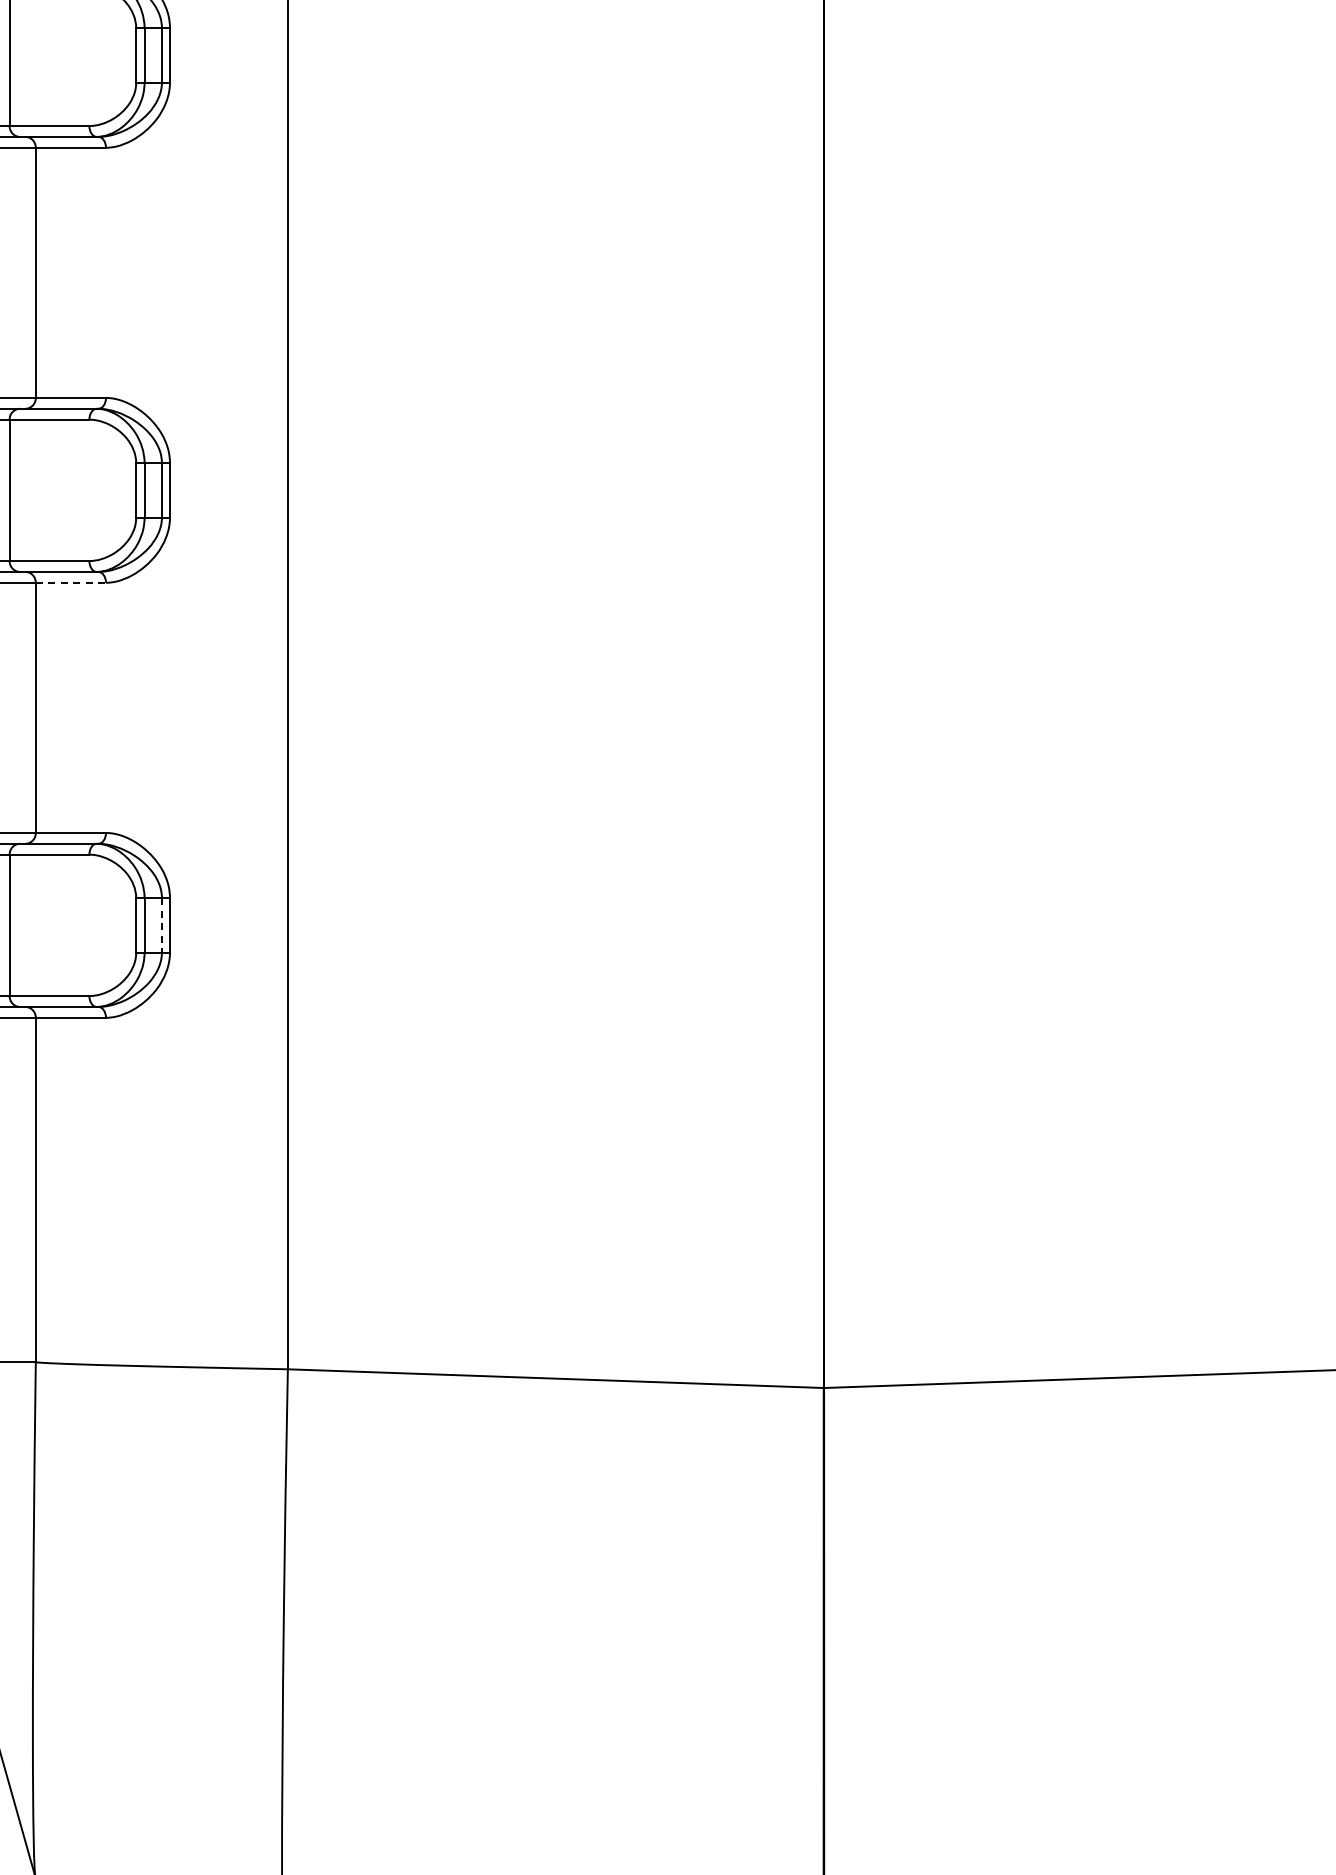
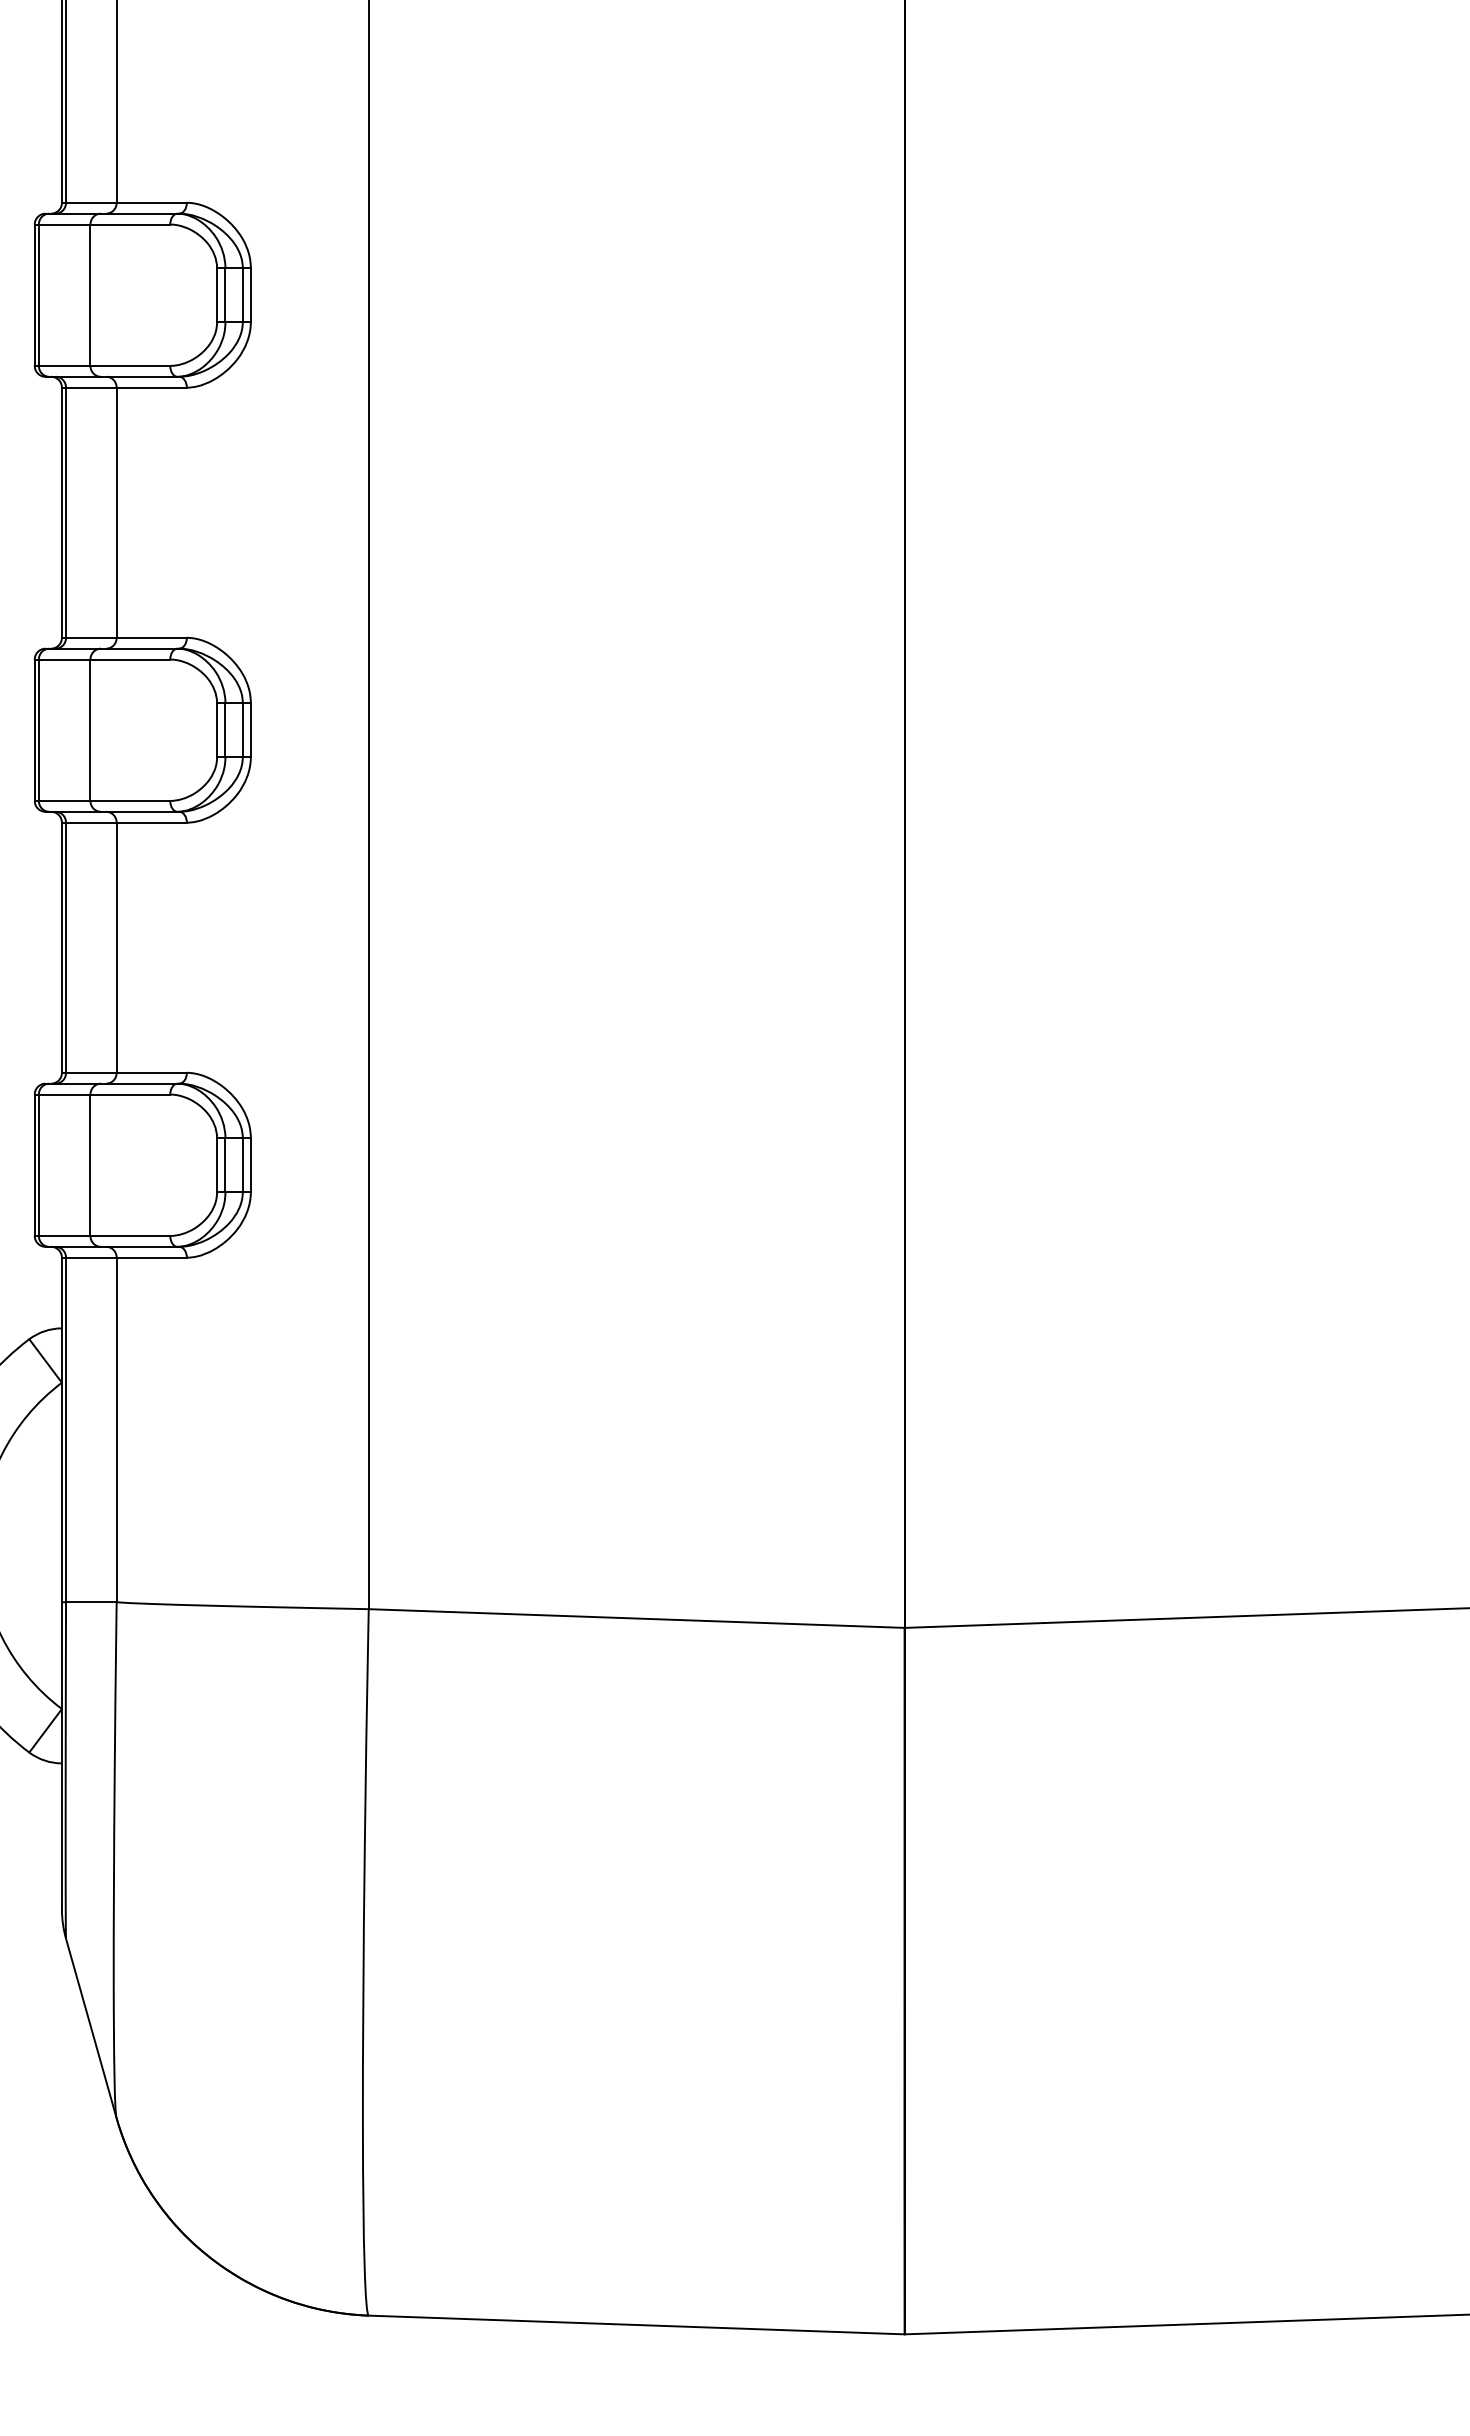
line: (71, 582) -> (152, 822), dashed -> solid
line: (161, 925) -> (242, 1165), dashed -> solid

